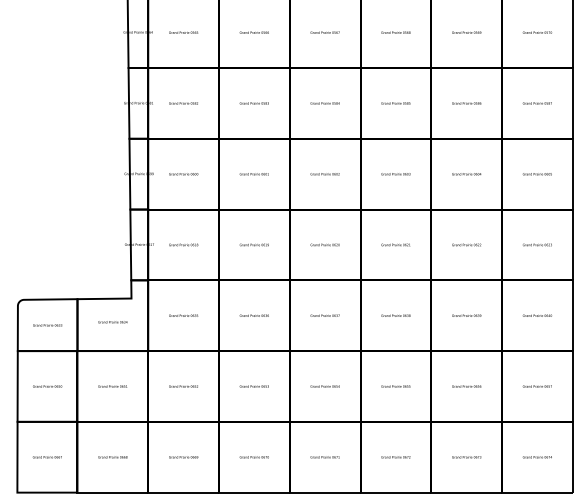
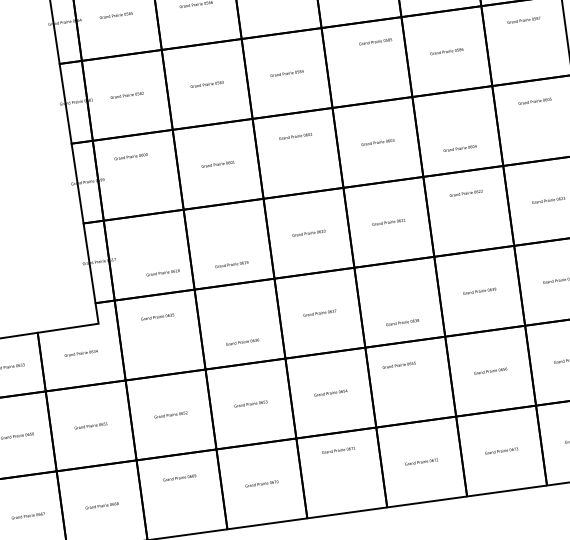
text: (395, 103) -> (375, 41), moved
text: (536, 103) -> (522, 20), moved
text: (183, 174) -> (130, 157), moved
text: (324, 174) -> (295, 136), moved
text: (466, 174) -> (459, 148), moved
text: (536, 174) -> (534, 101), moved
text: (183, 244) -> (162, 272), moved
text: (253, 244) -> (230, 264), moved
text: (466, 244) -> (465, 192), moved
text: (183, 315) -> (157, 316), moved
text: (253, 315) -> (241, 342), moved
text: (395, 315) -> (402, 322), moved
text: (395, 386) -> (398, 365), moved
text: (183, 457) -> (179, 478), moved
text: (324, 457) -> (337, 450), moved

